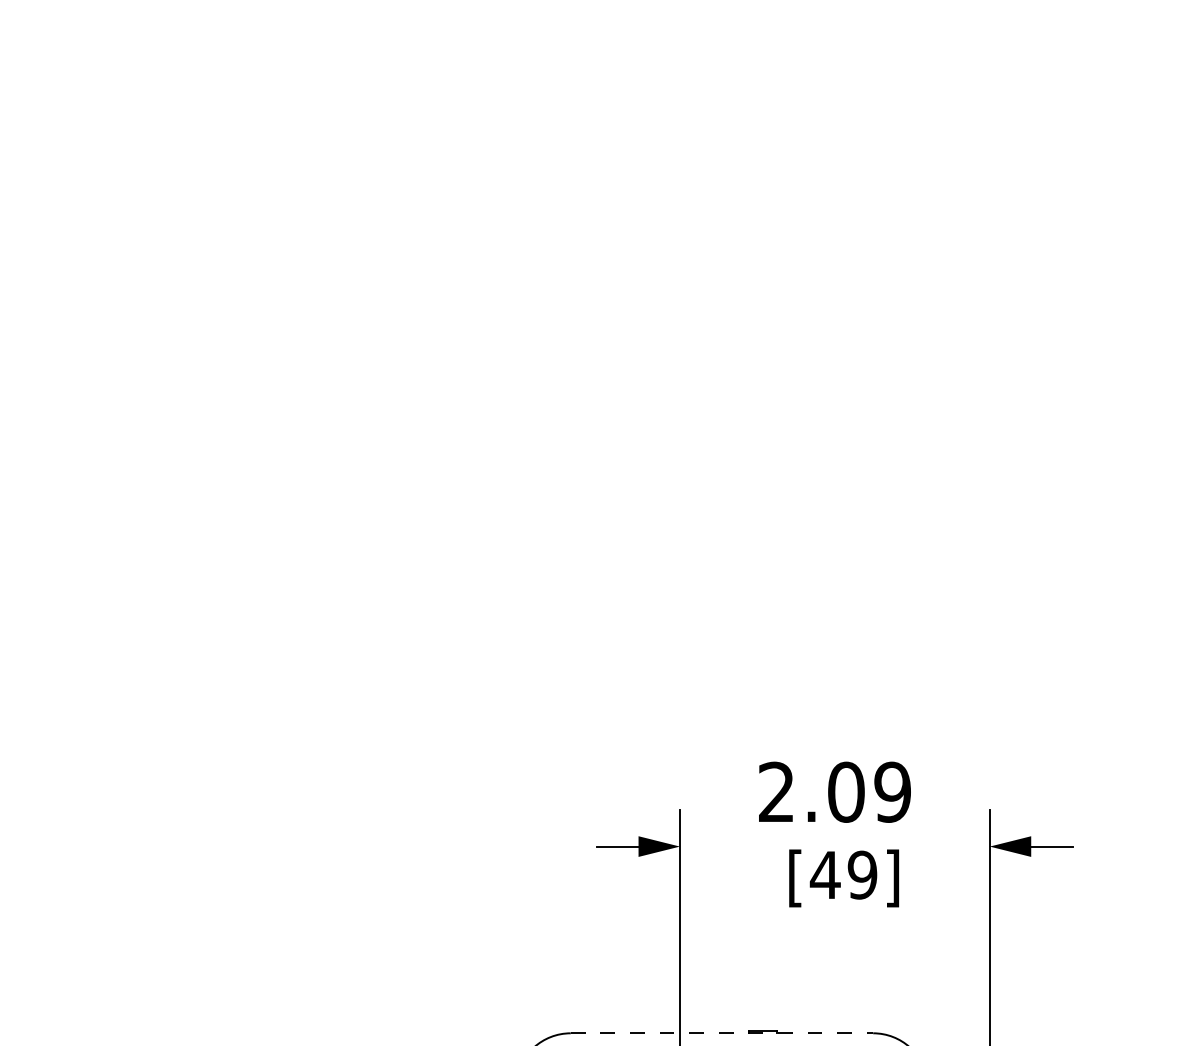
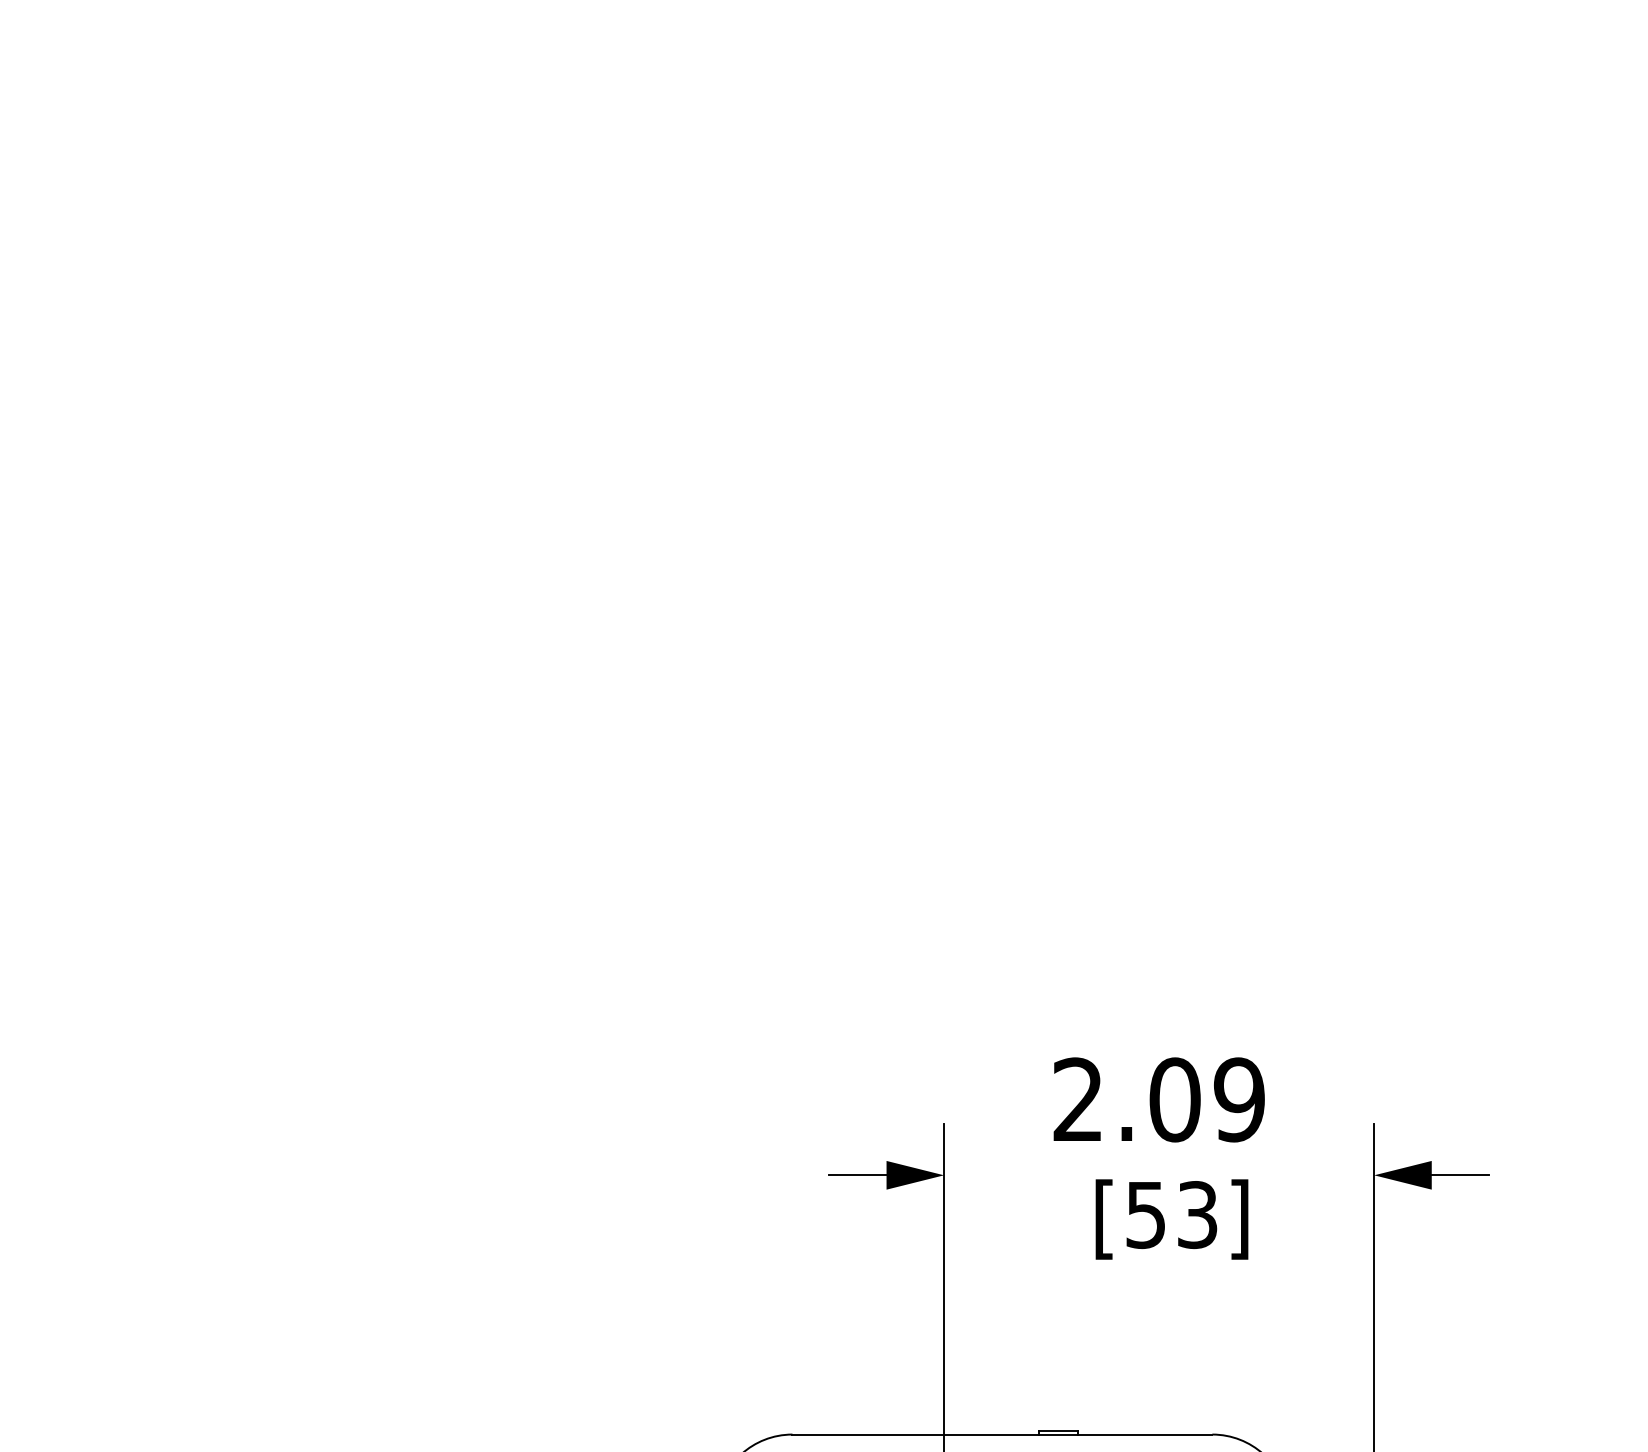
text: (843, 875) -> (1170, 1215), [49] -> [53]
line: (722, 1033) -> (1002, 1434), dashed -> solid

